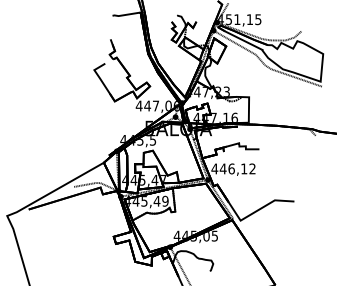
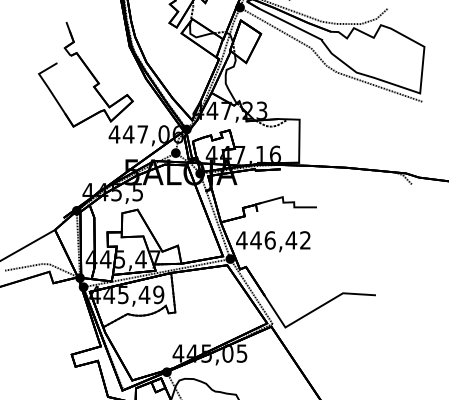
text: (243, 168) -> (290, 239), 446,12 -> 446,42

